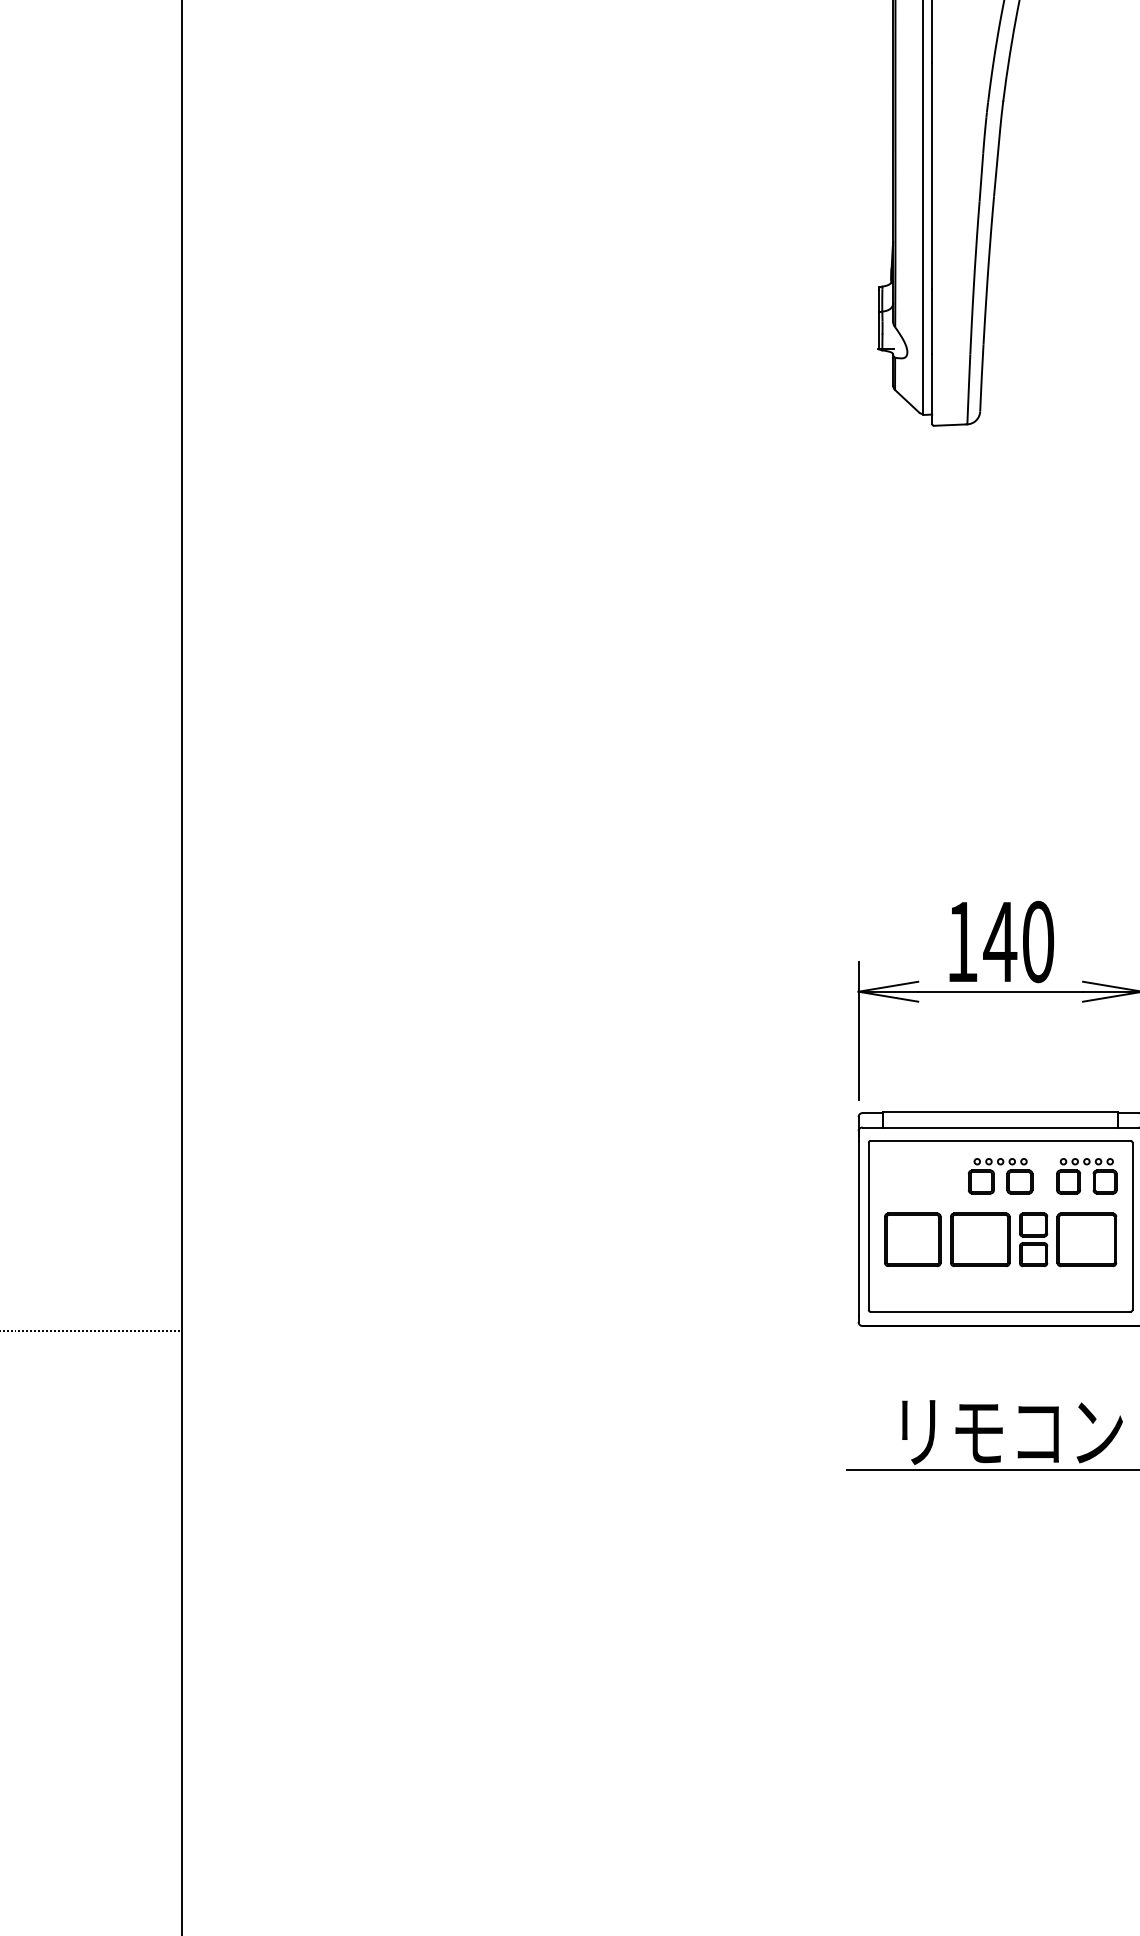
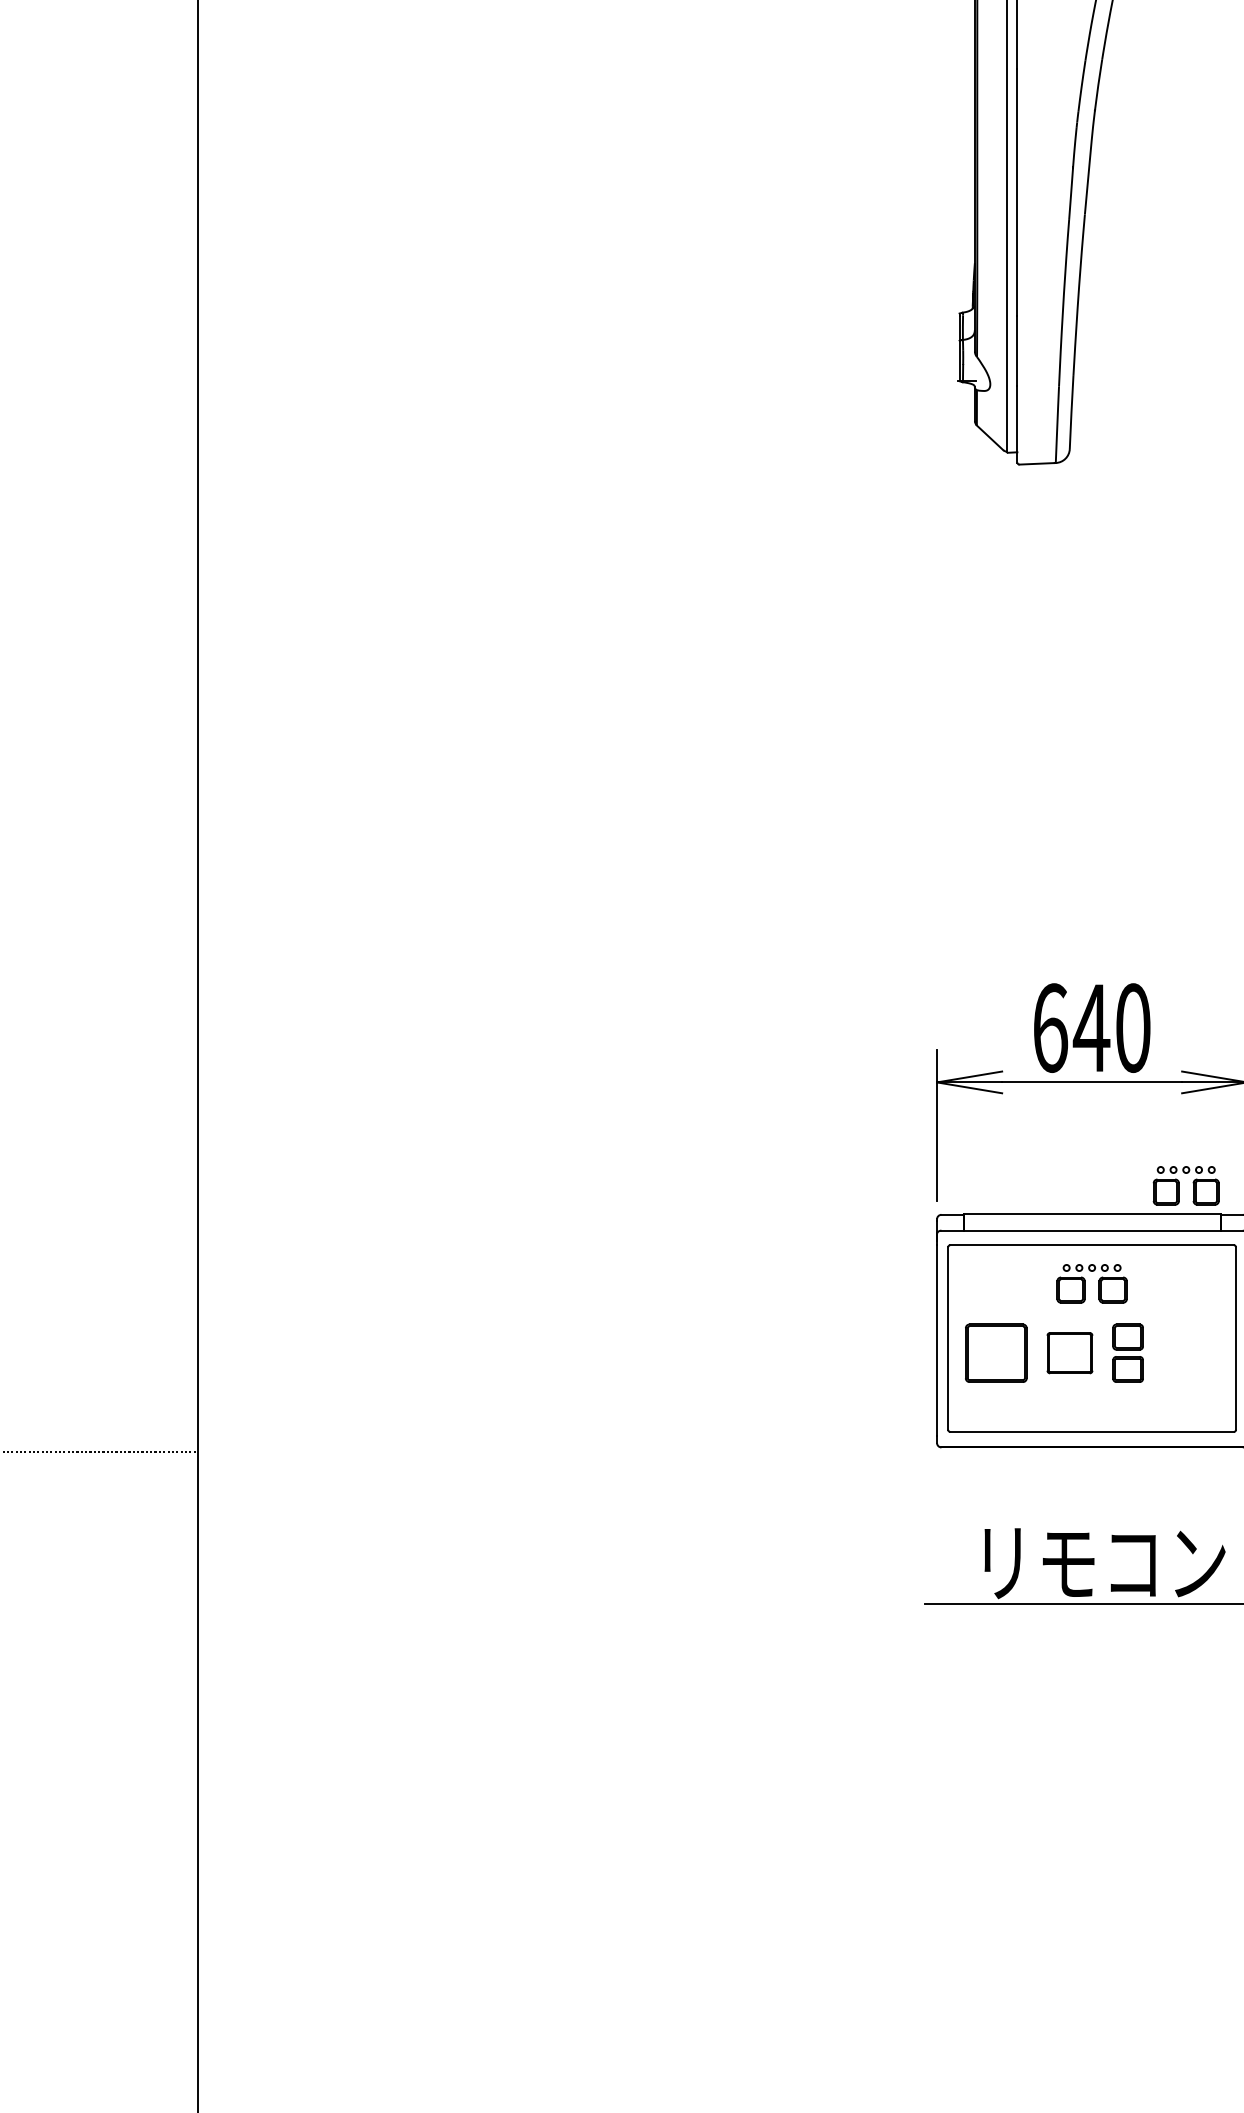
text: (963, 941) -> (1051, 1027), 140 -> 640
part: (1086, 1175) -> (1185, 1185), moved
part: (979, 1239) -> (1069, 1352), size x0.7
part: (1087, 1239) -> (1186, 1352), removed

